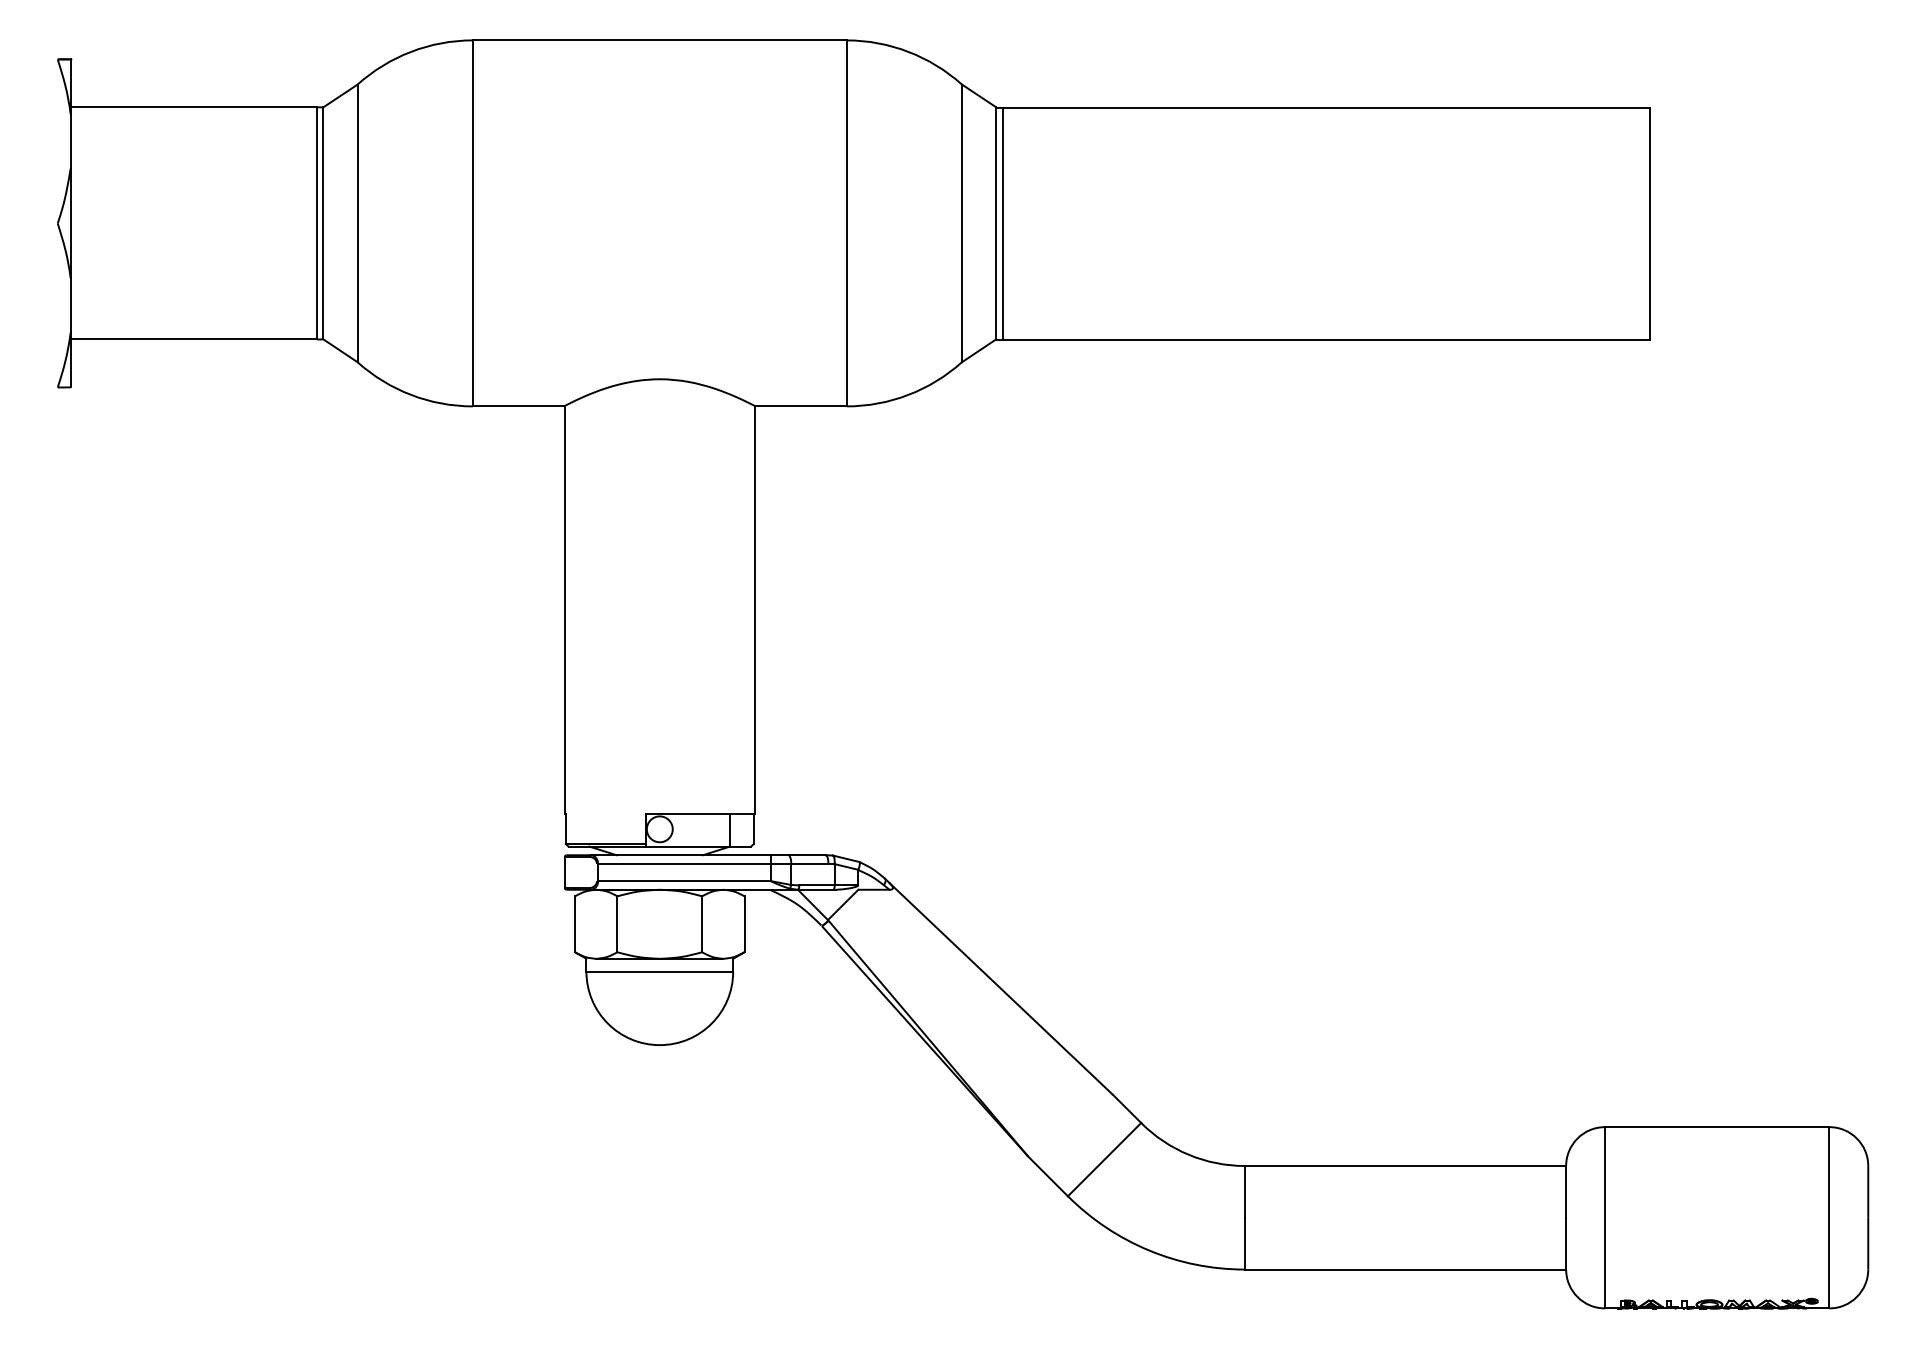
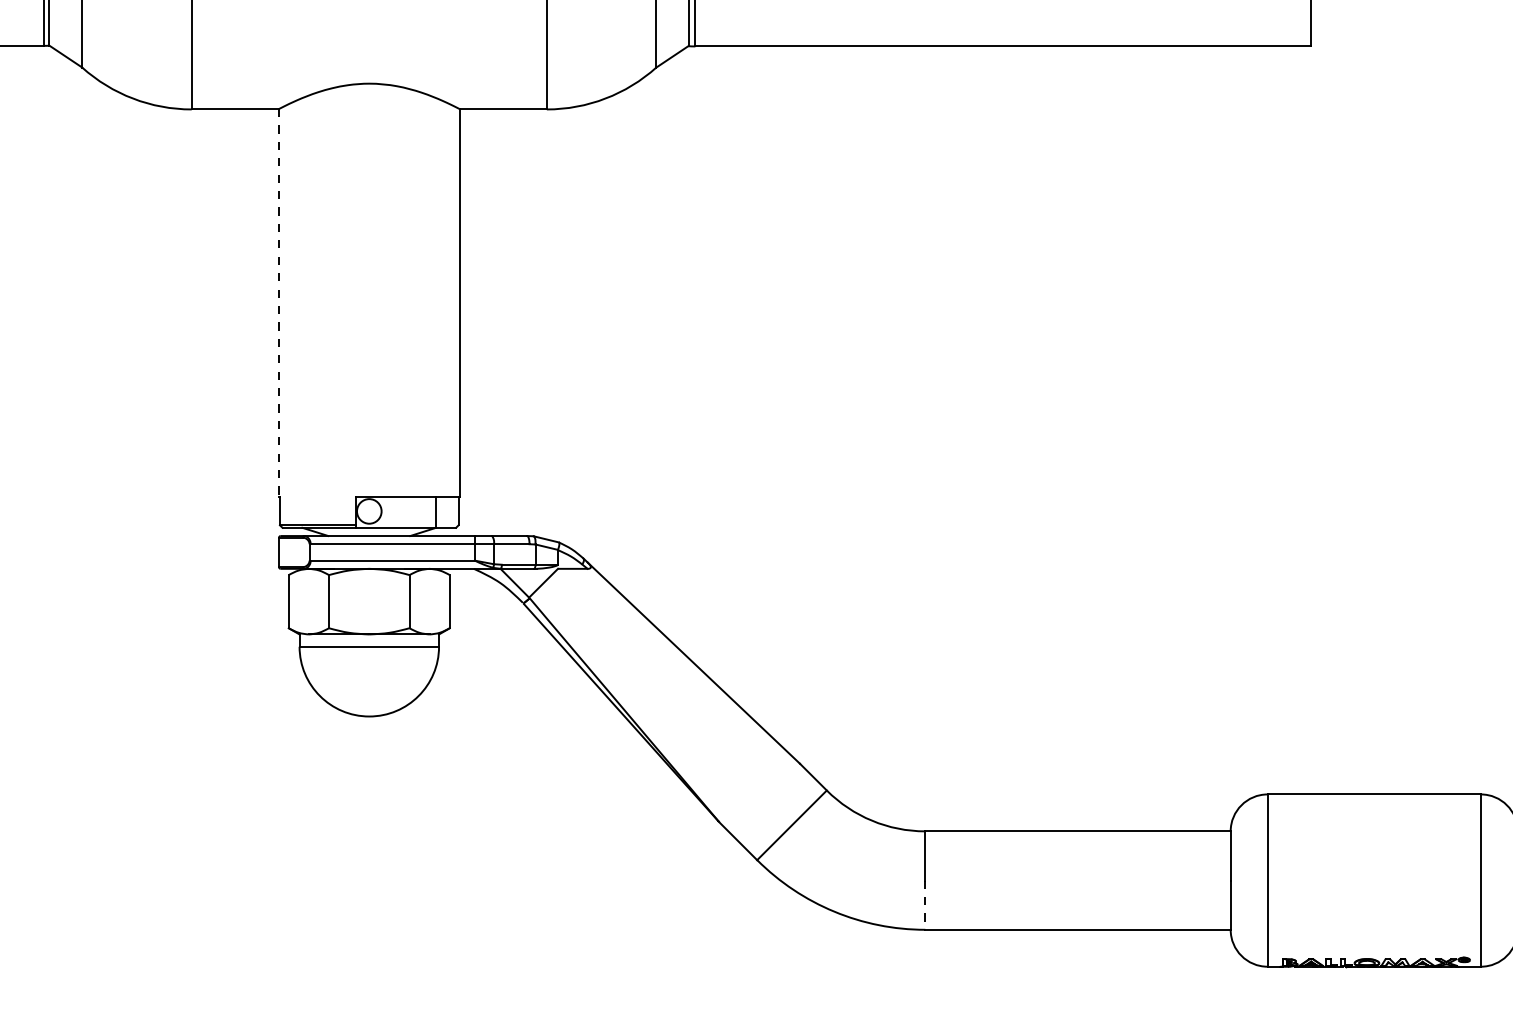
line: (564, 609) -> (278, 302), solid -> dashed
line: (1244, 1243) -> (924, 905), solid -> dashed

